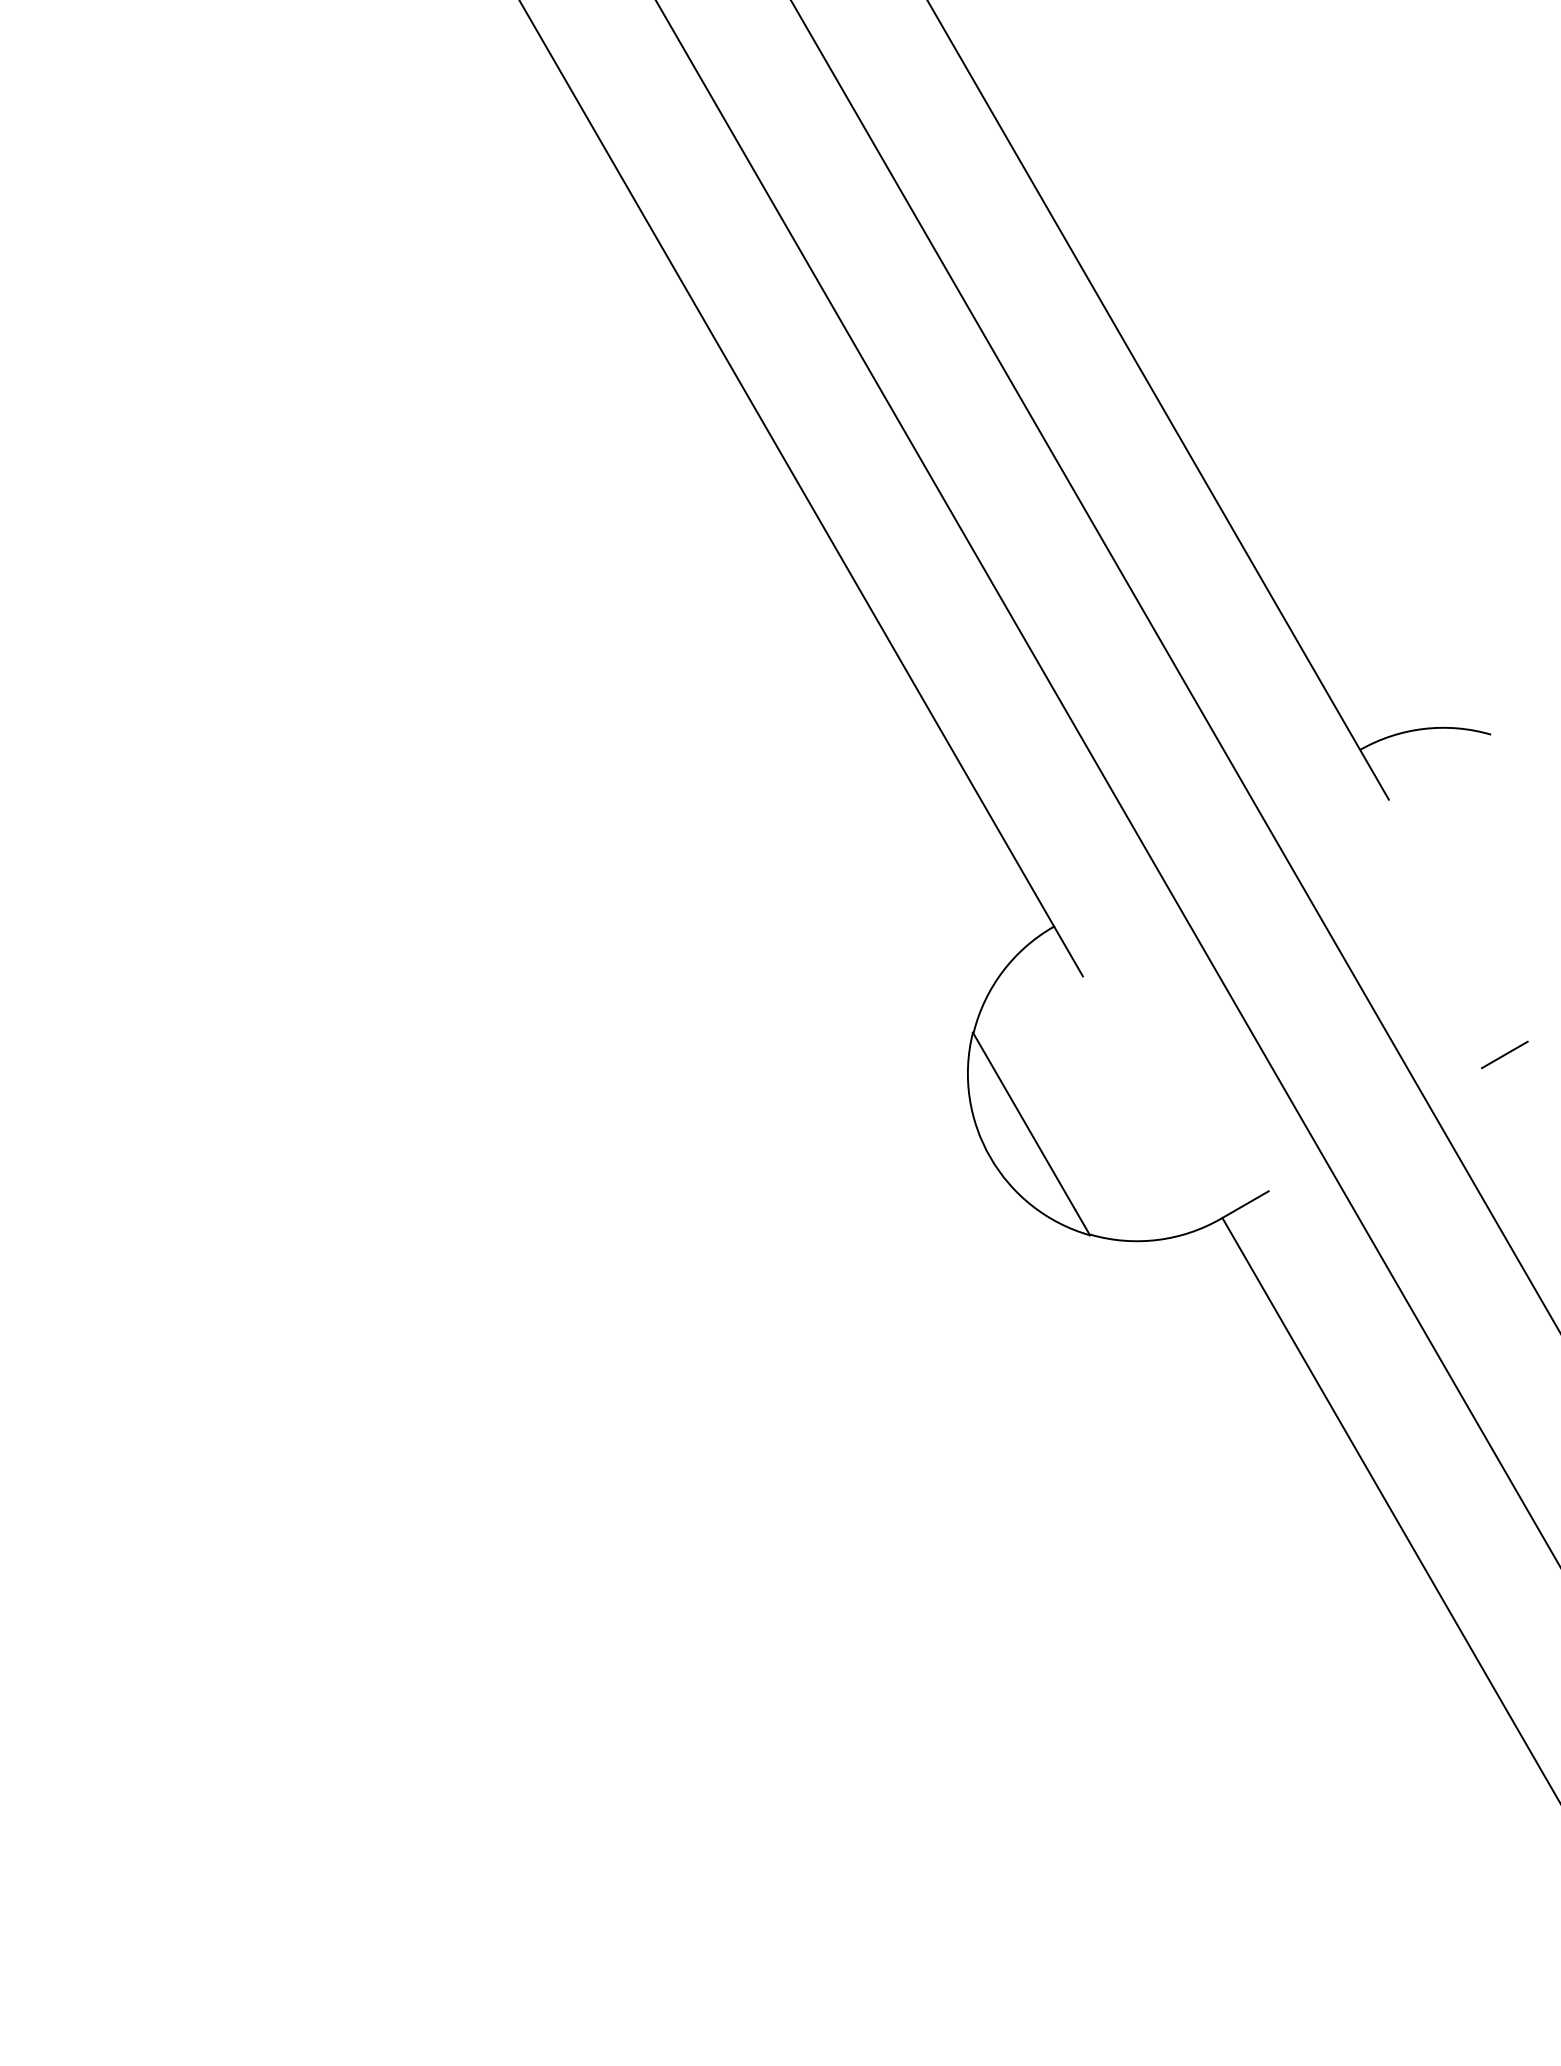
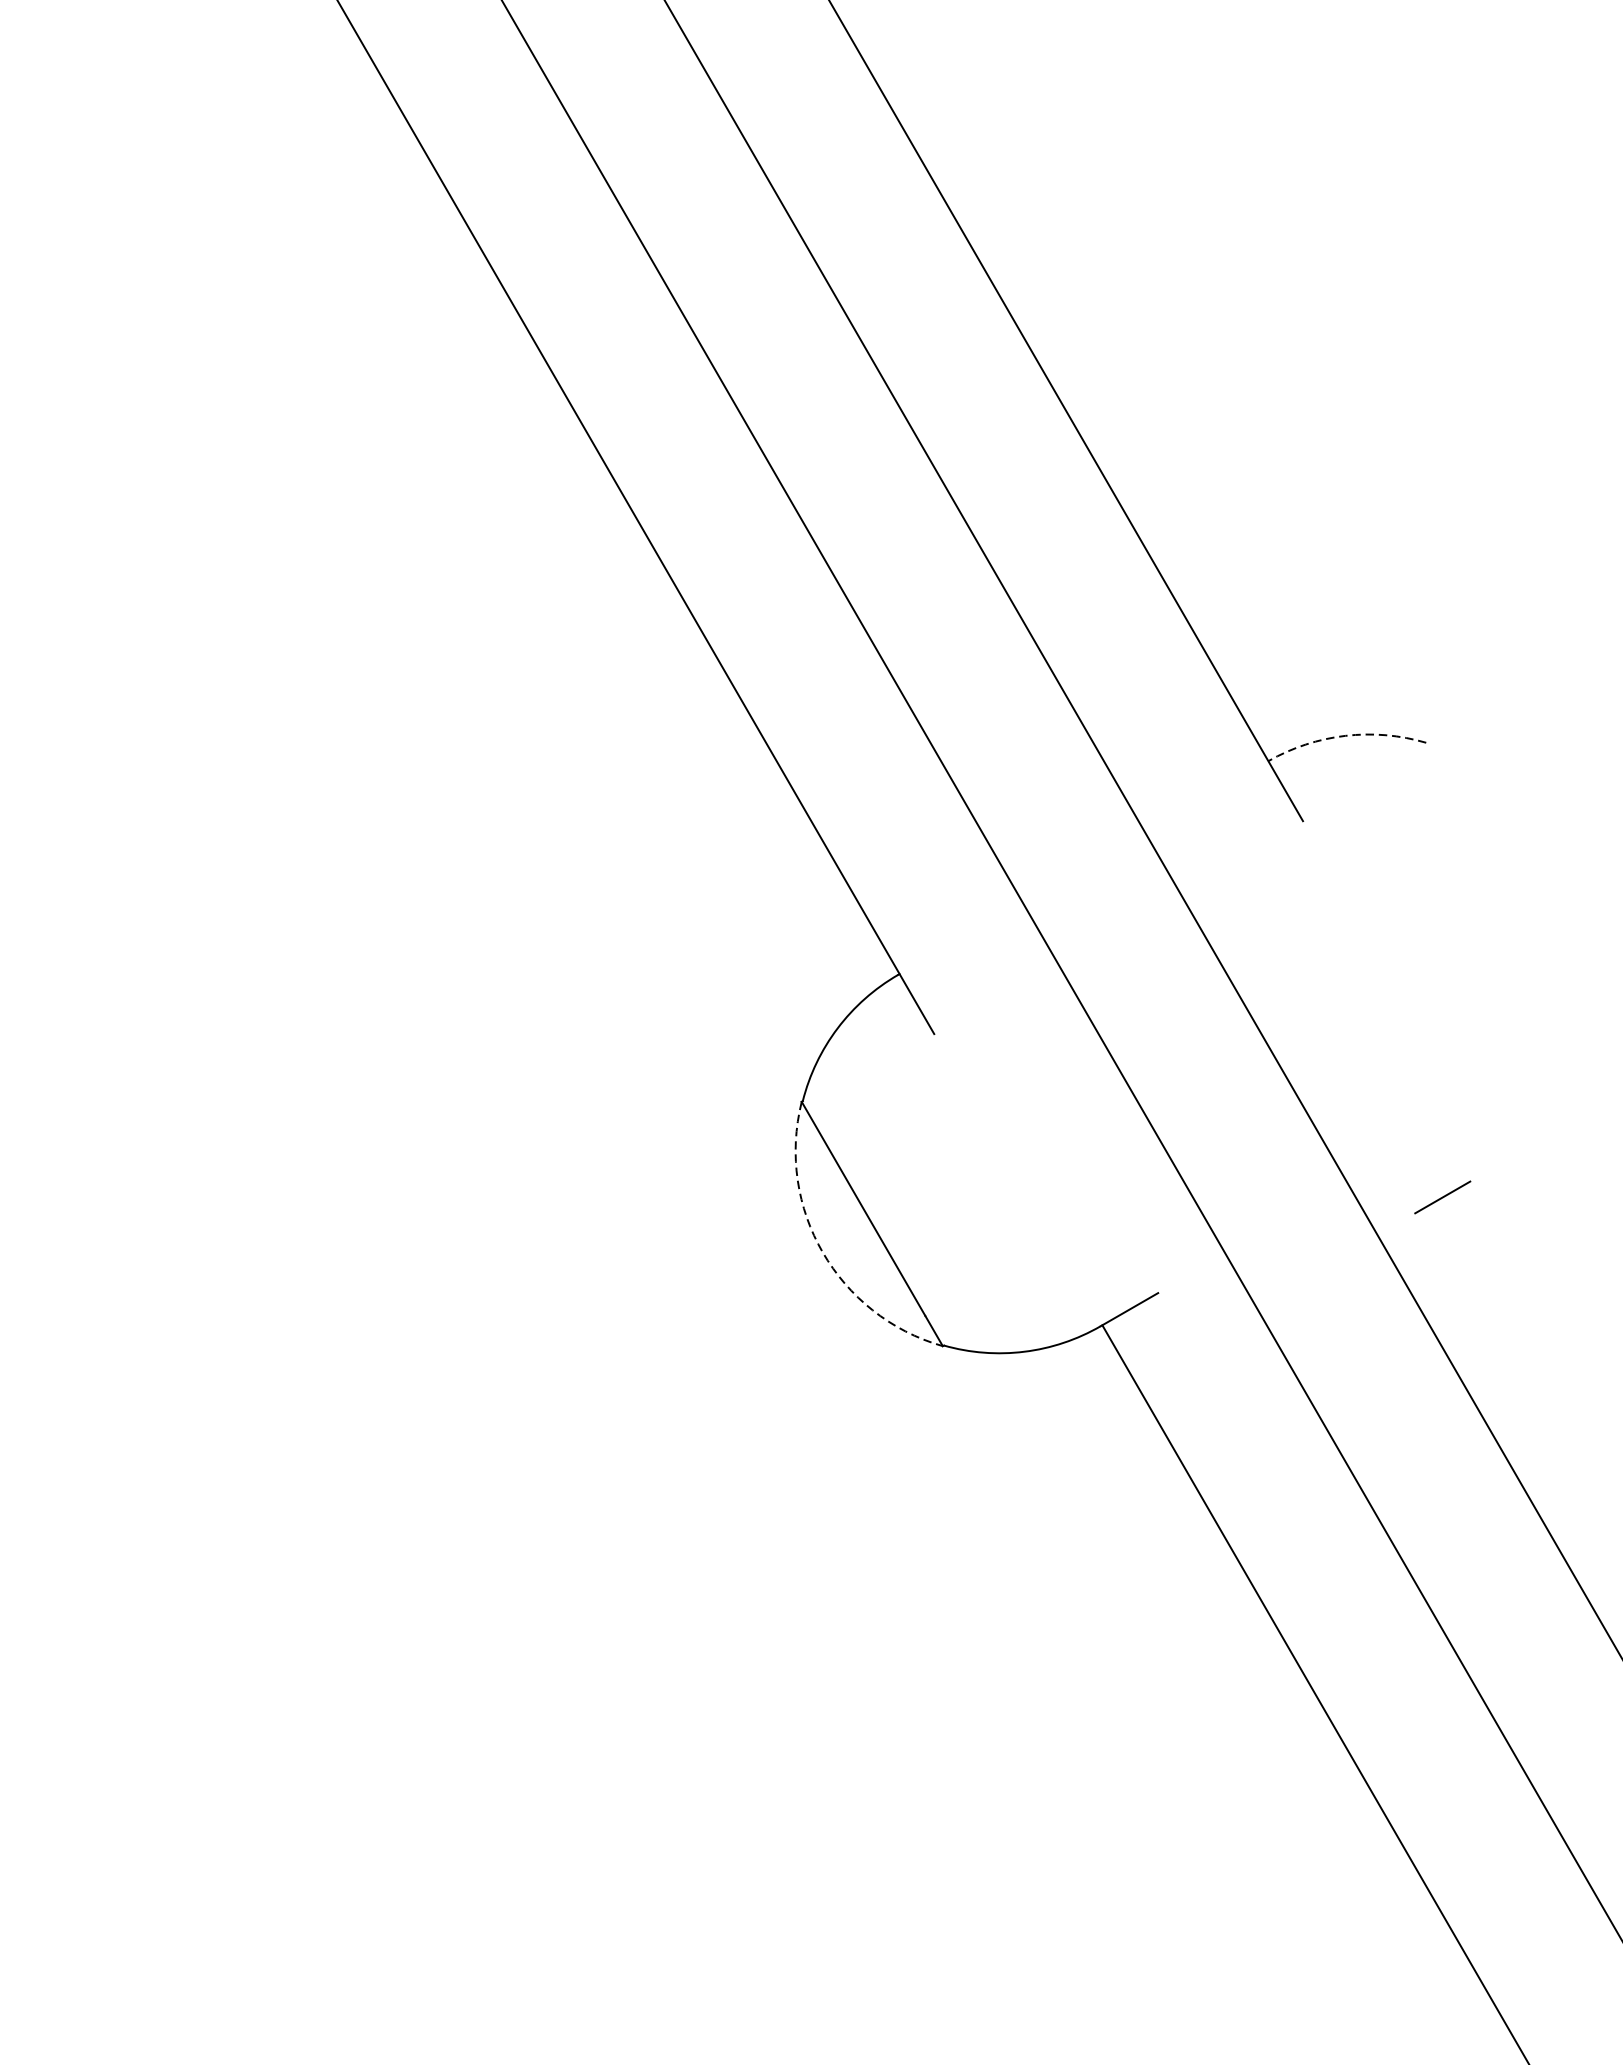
arc: (1424, 728) -> (1345, 735), solid -> dashed
line: (1504, 1054) -> (1442, 1196), moved
arc: (990, 1157) -> (822, 1252), solid -> dashed

